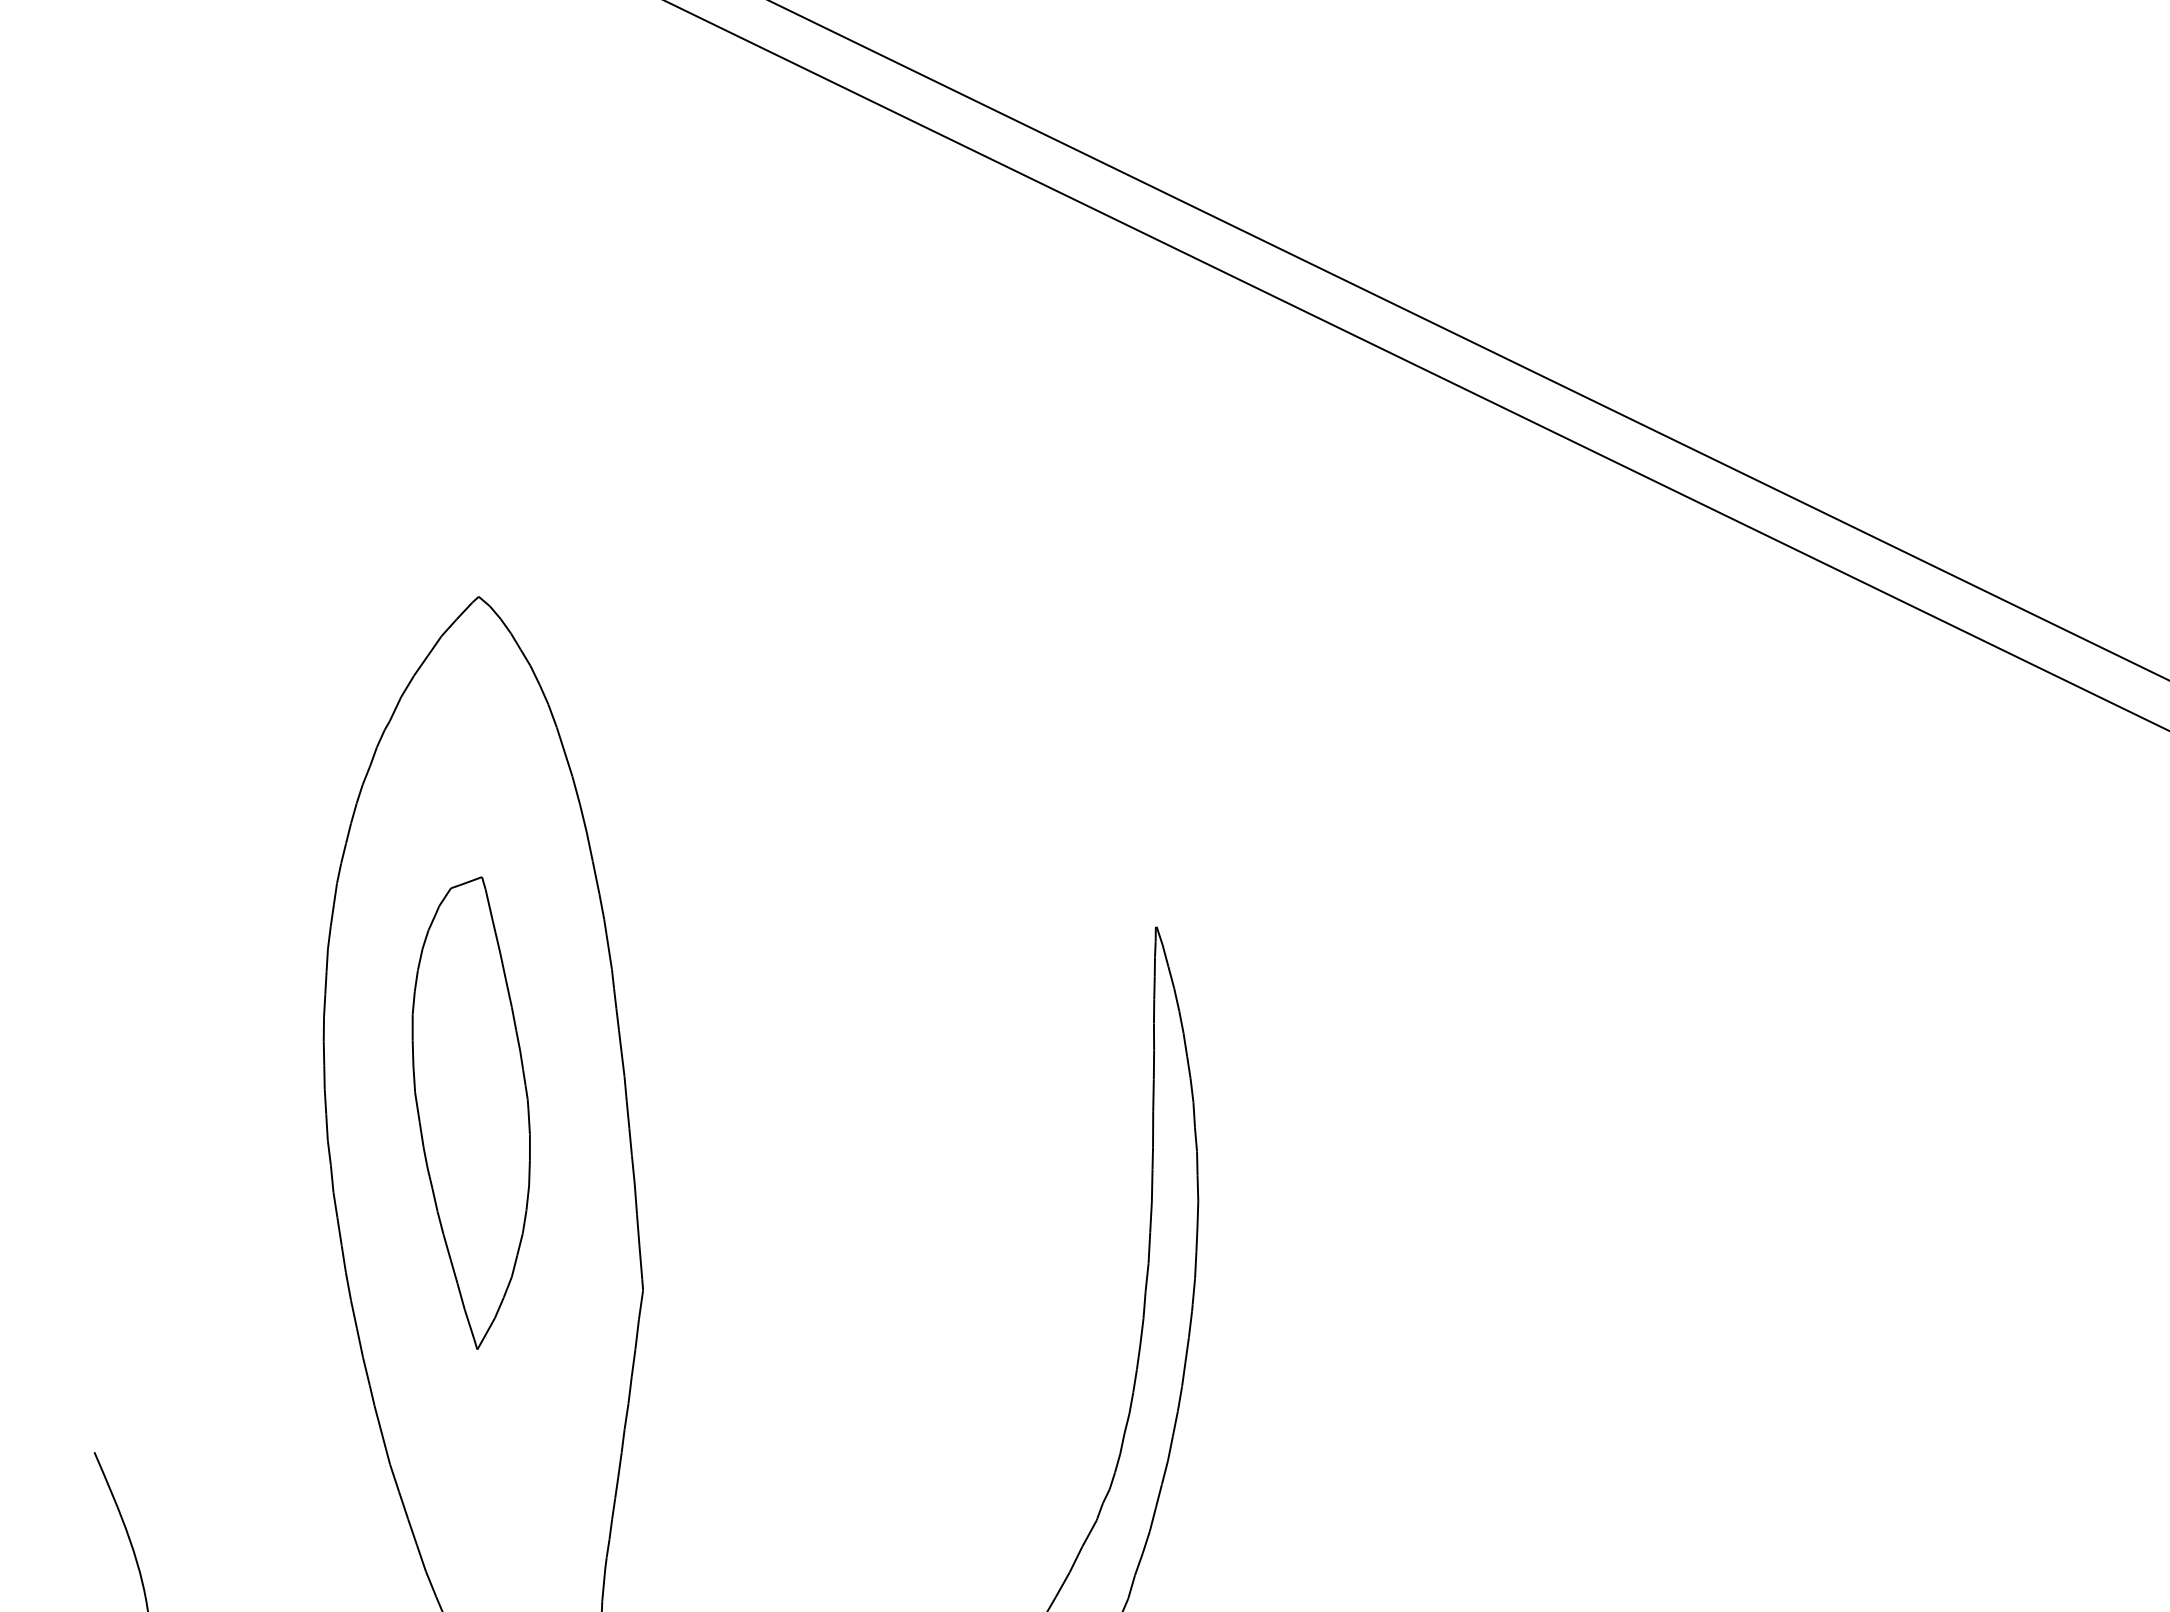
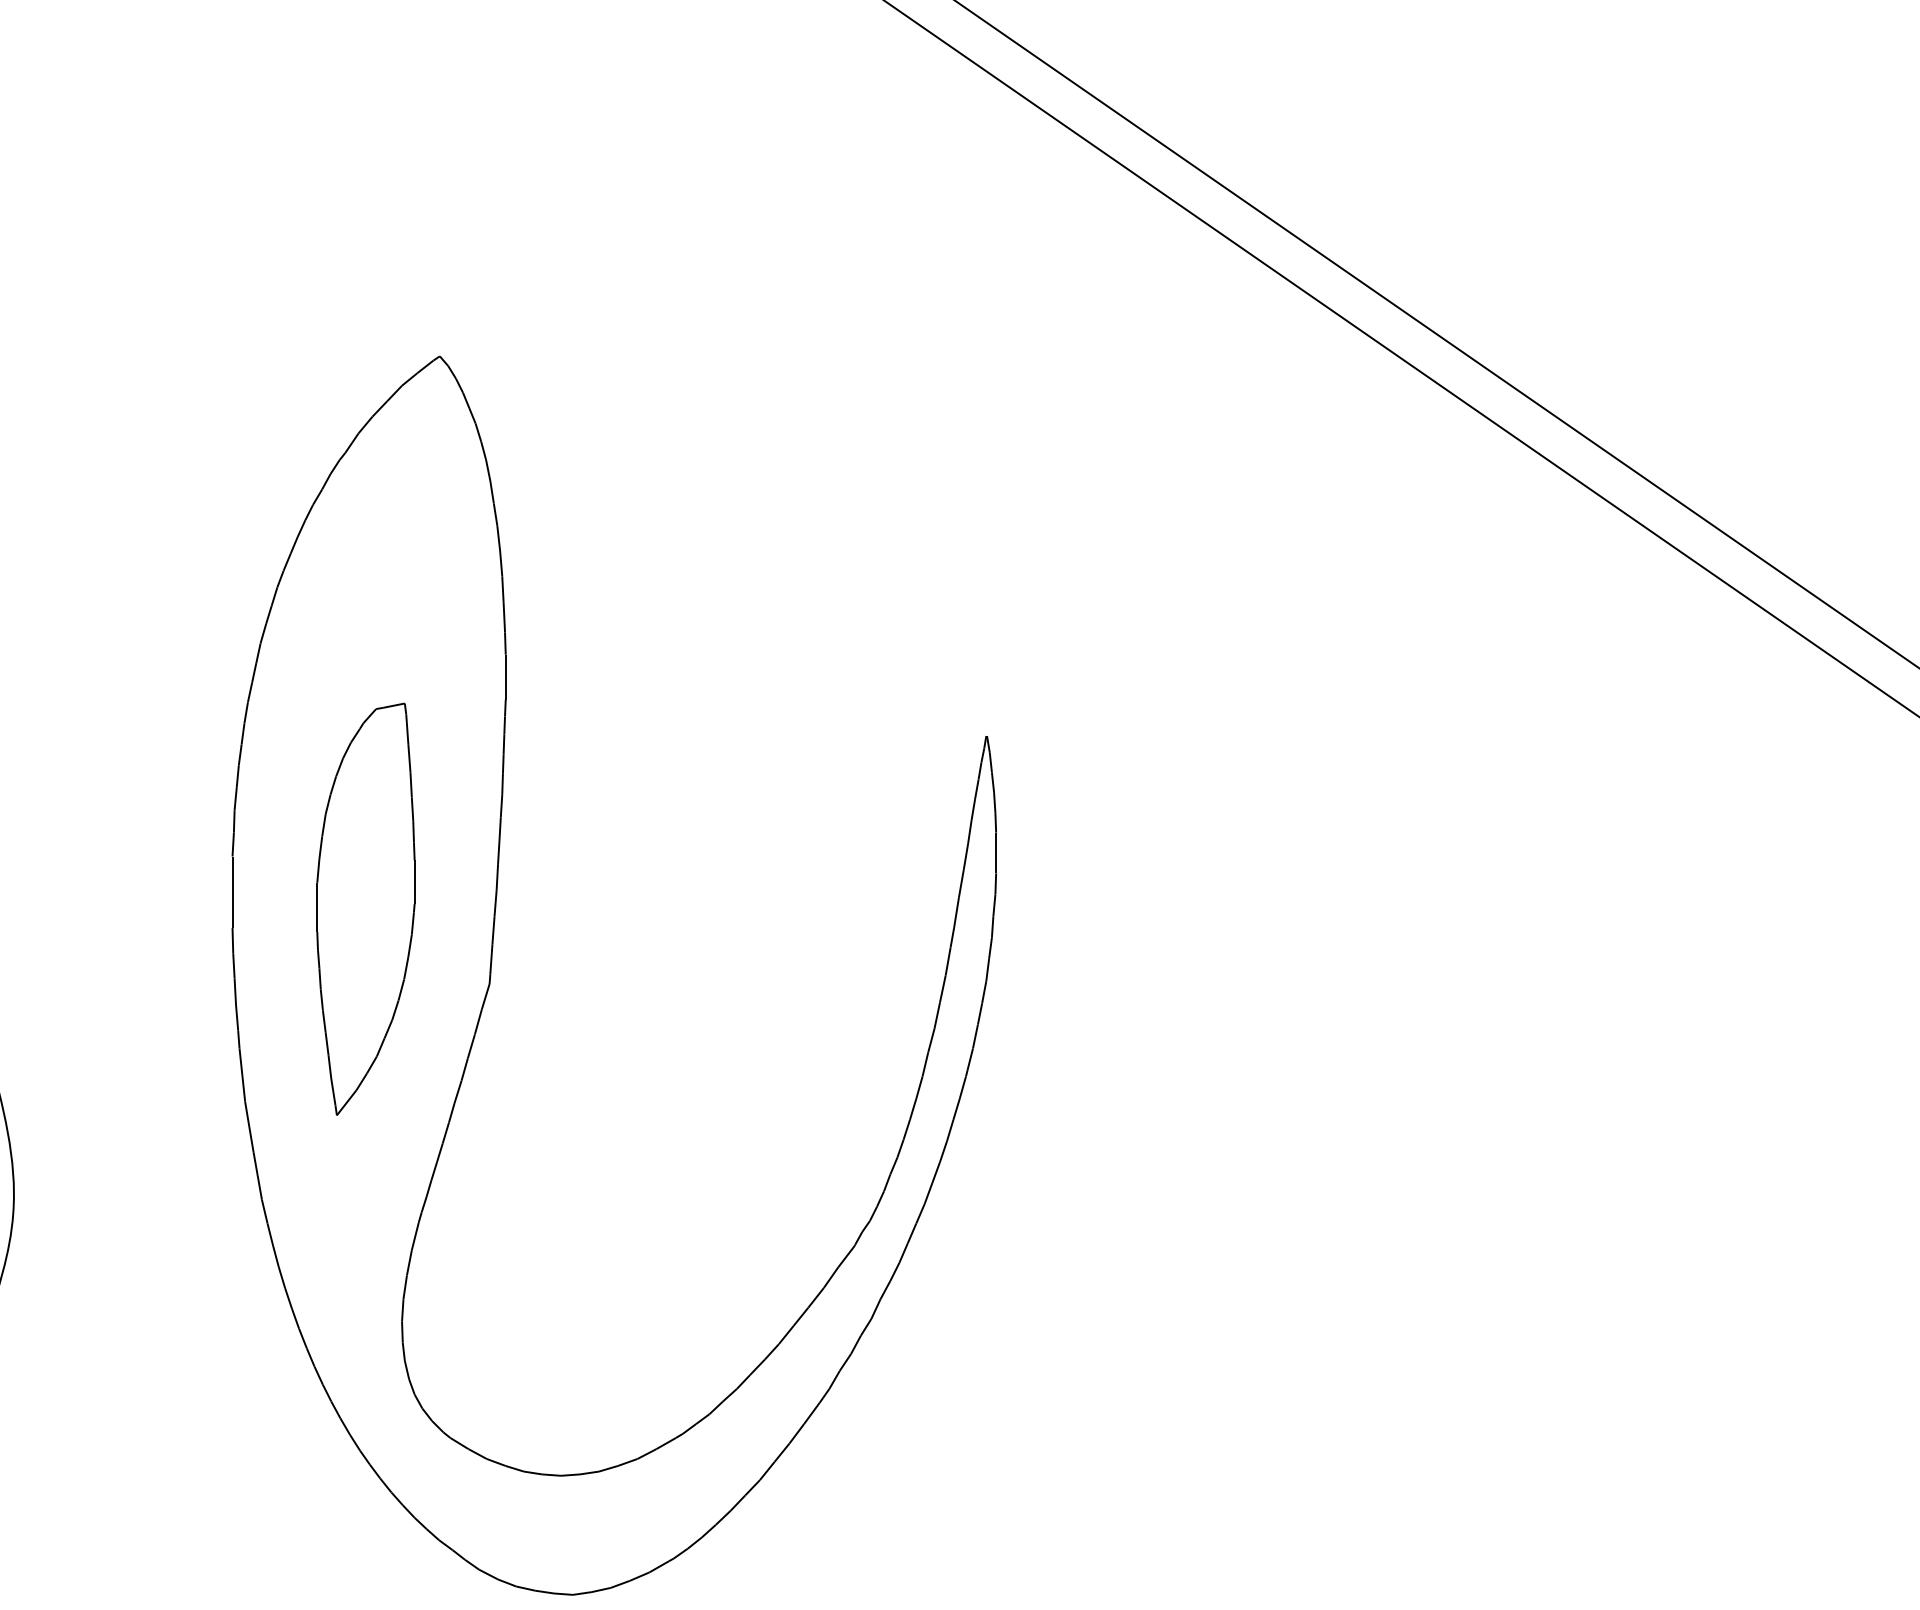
part: (473, 1113) -> (365, 908), moved

